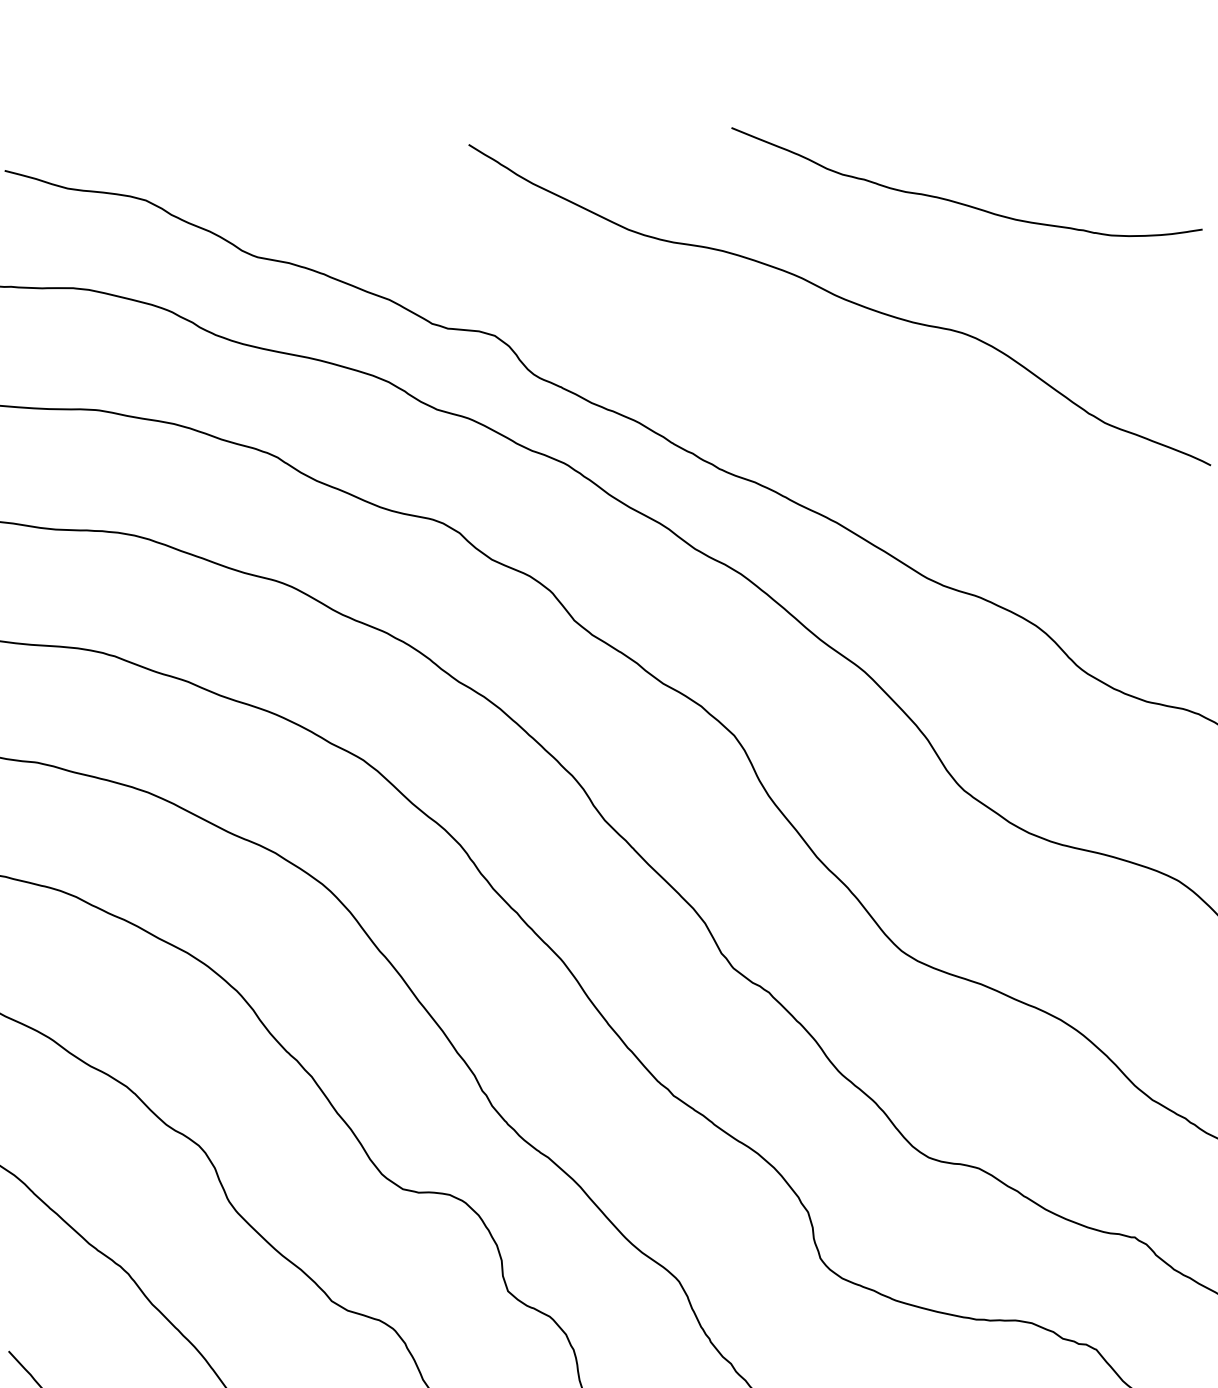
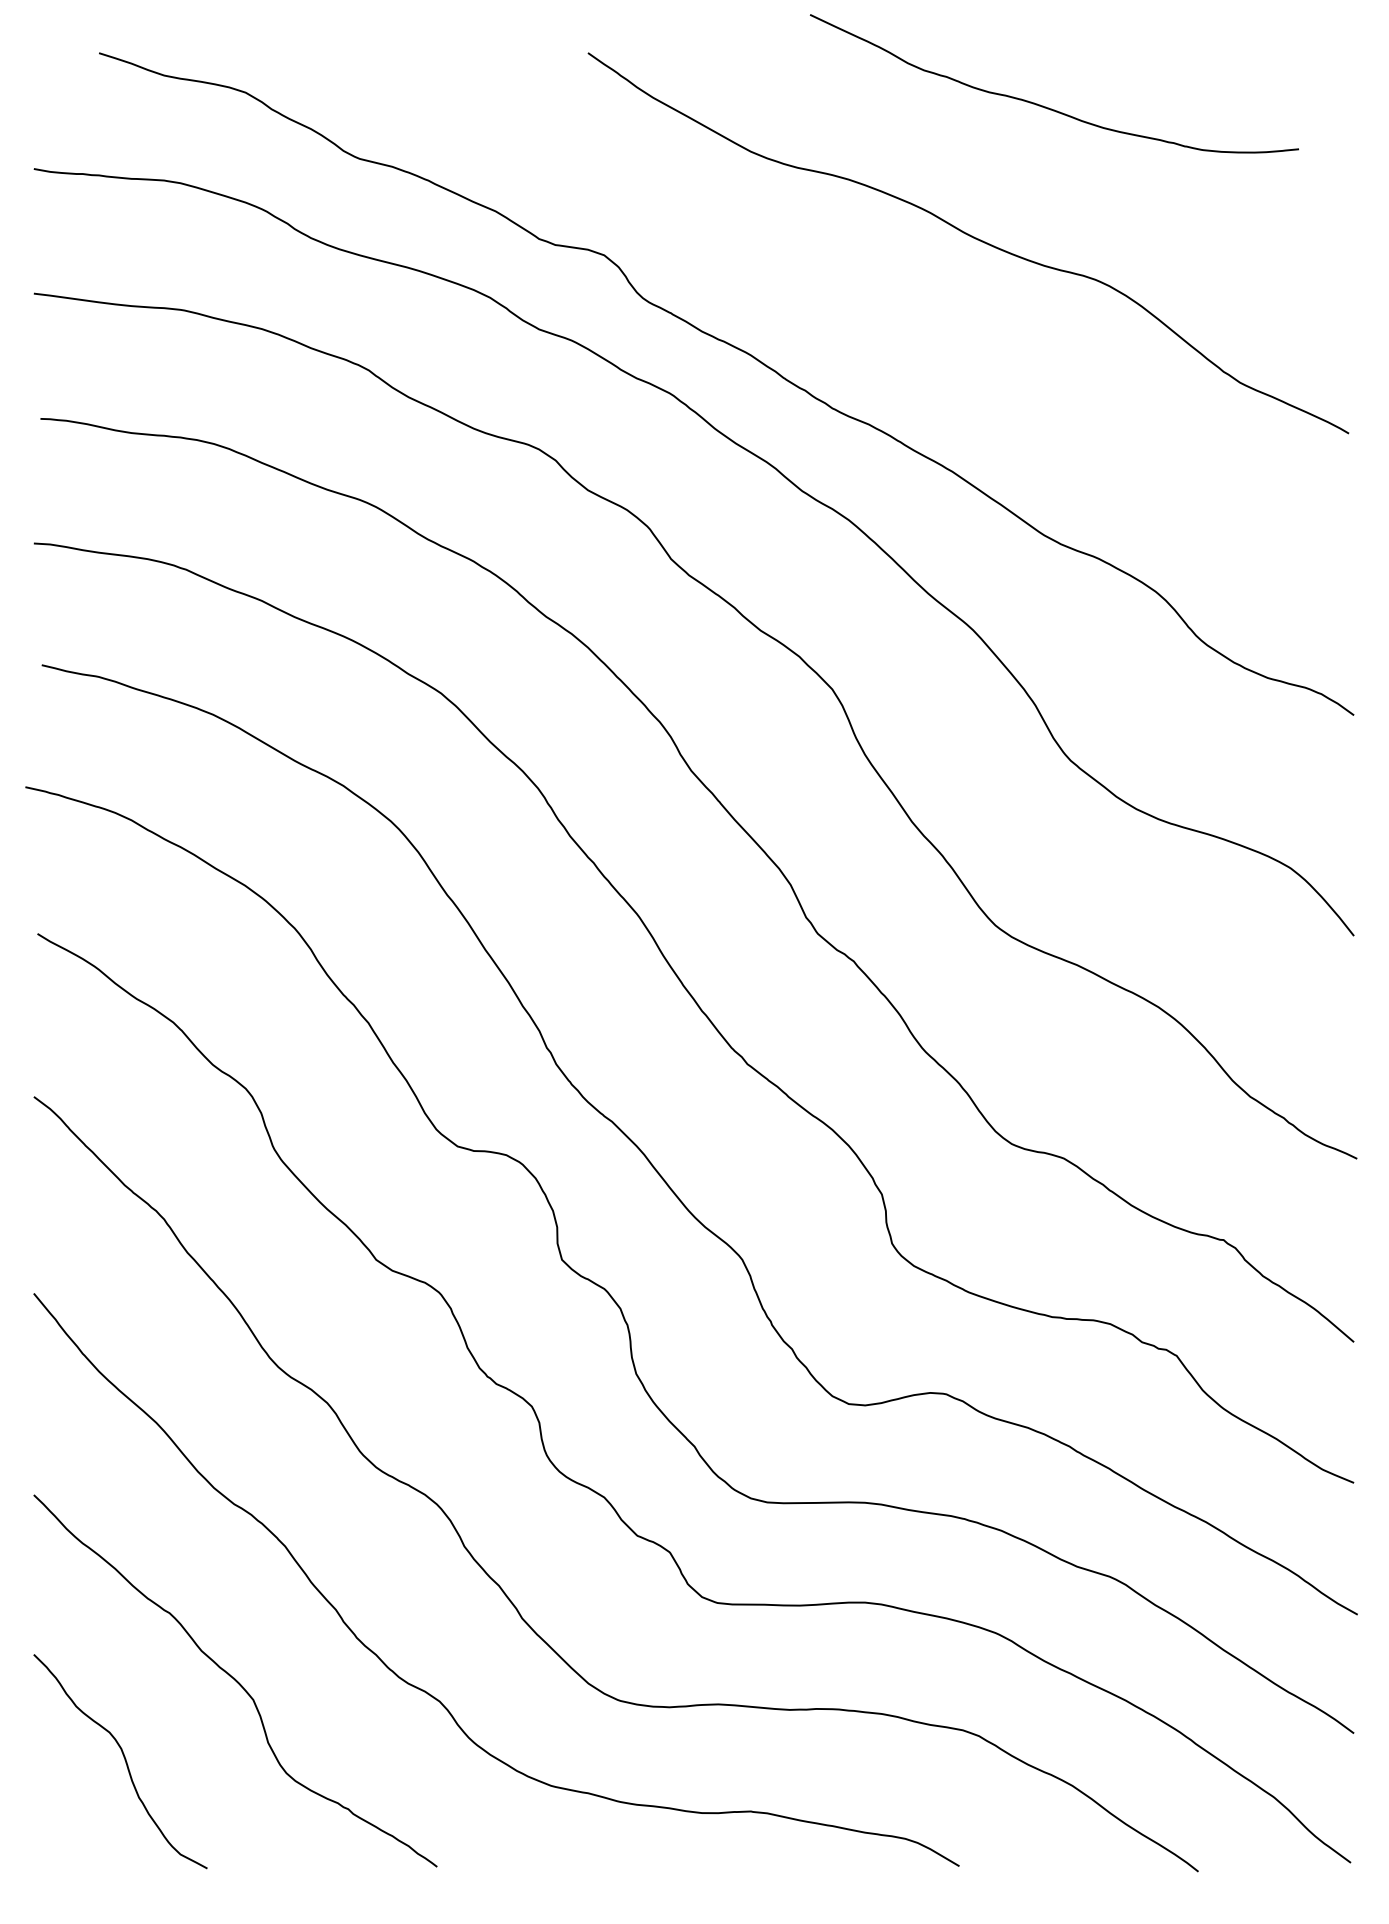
curve: (960, 202) -> (1046, 106), moved

